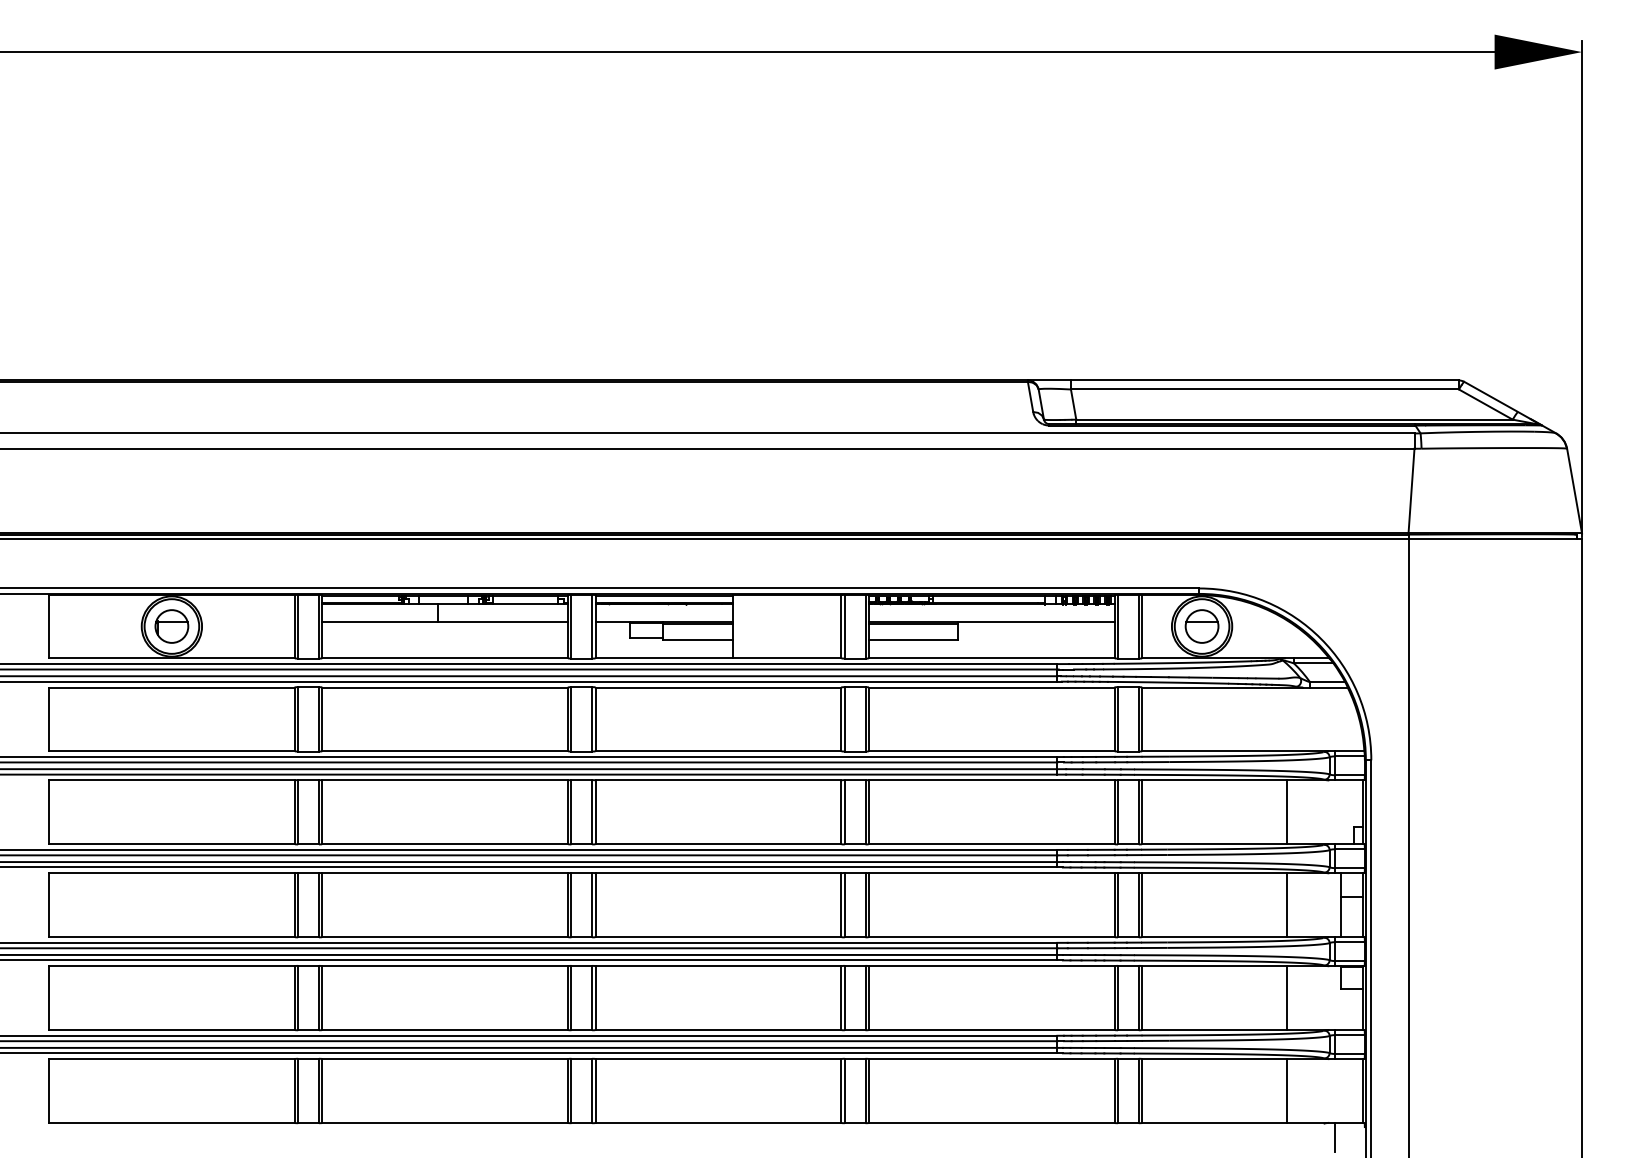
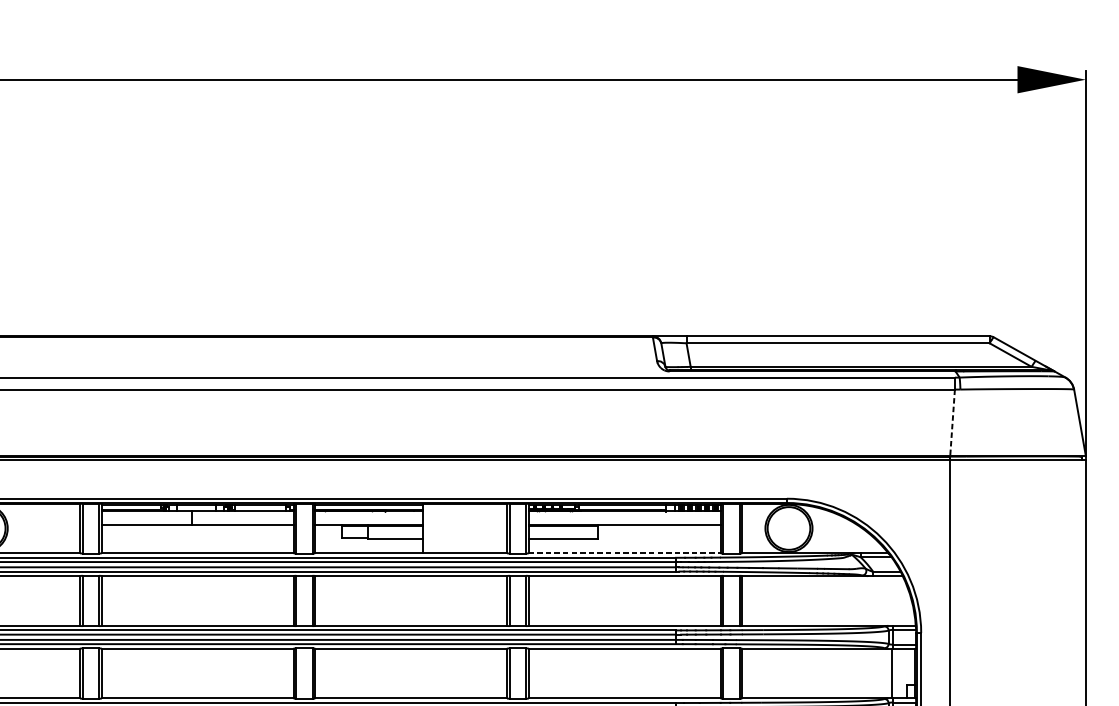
line: (1411, 491) -> (952, 422), solid -> dashed
part: (1201, 626) -> (788, 528), removed
line: (991, 658) -> (624, 553), solid -> dashed
line: (1286, 812) -> (891, 673), moved

